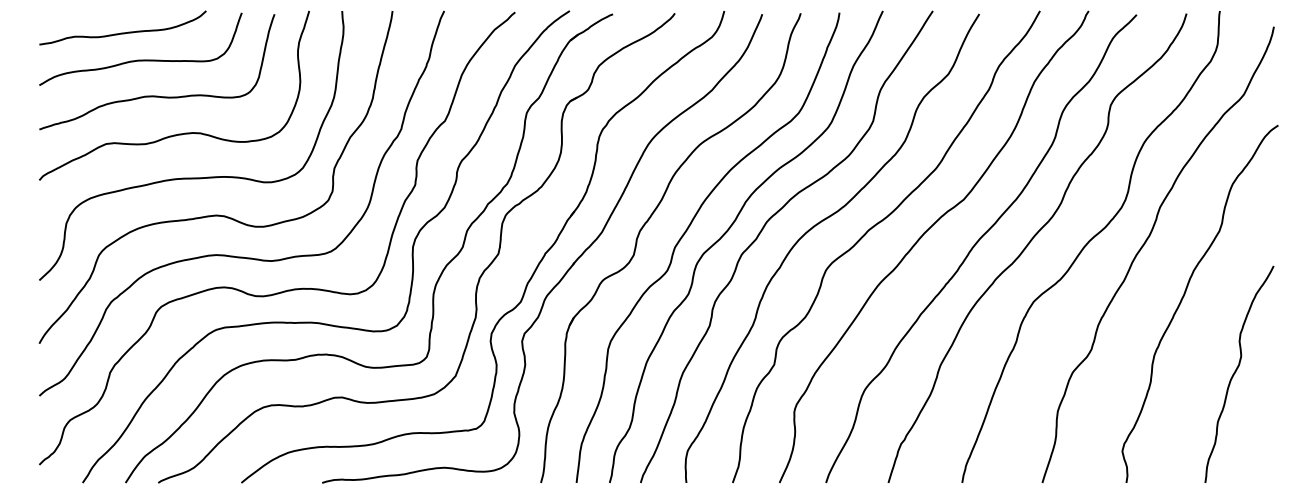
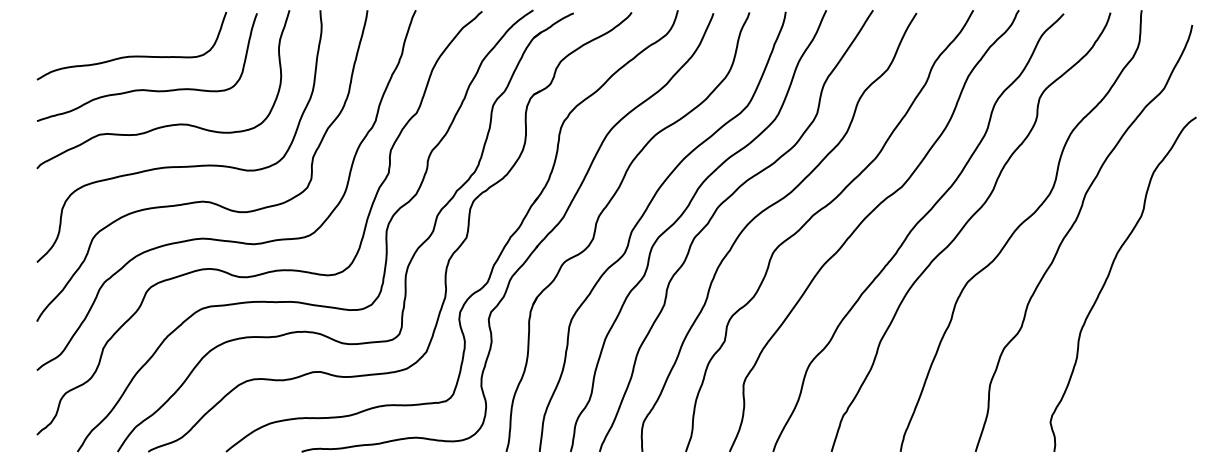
curve: (122, 32) -> (114, 30), removed
curve: (1237, 370) -> (1158, 346), removed

